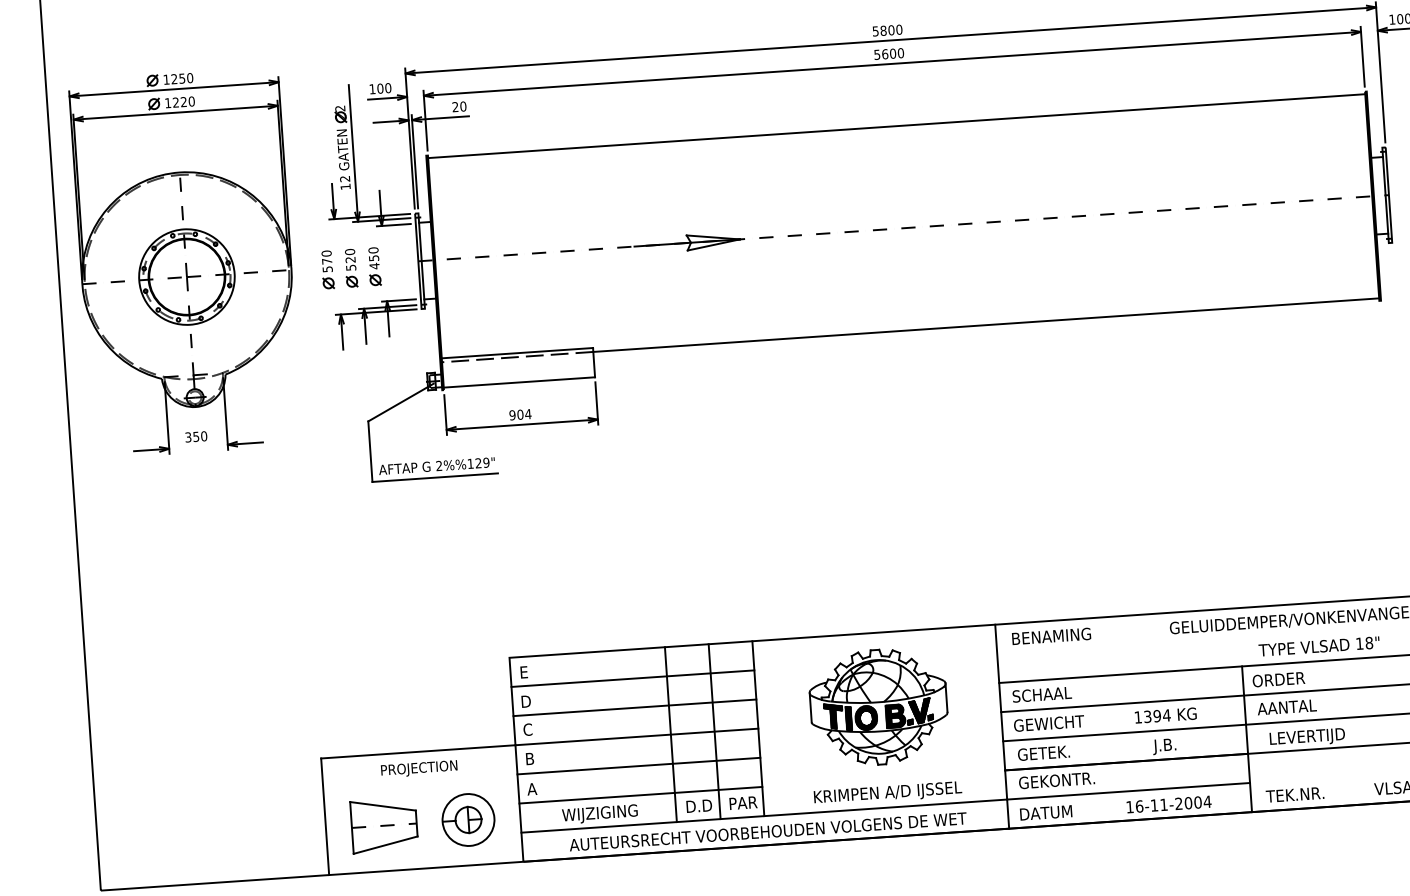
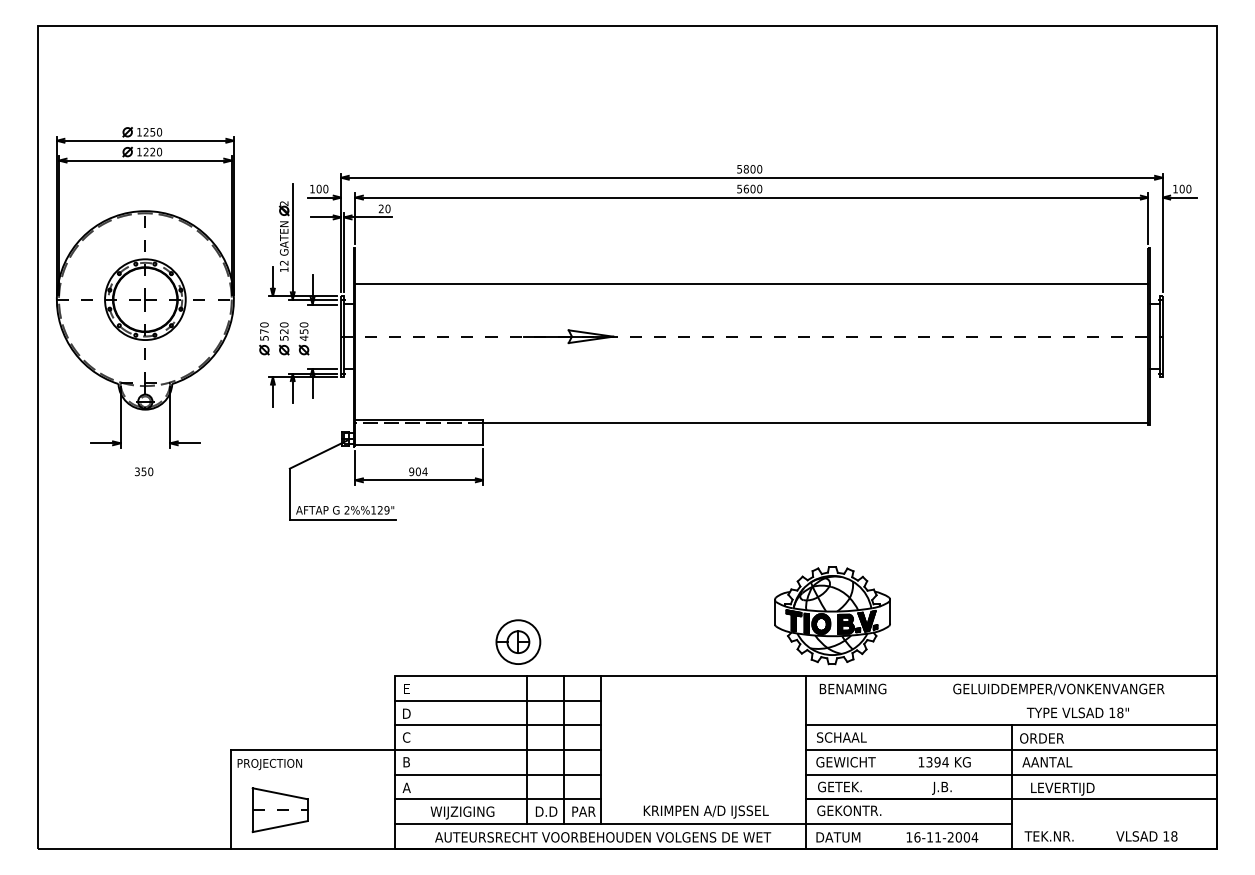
line: (896, 126) -> (751, 284), moved
part: (186, 262) -> (145, 287), moved
part: (878, 706) -> (832, 615), moved
text: (418, 769) -> (269, 764), moved
part: (468, 819) -> (518, 641), moved

